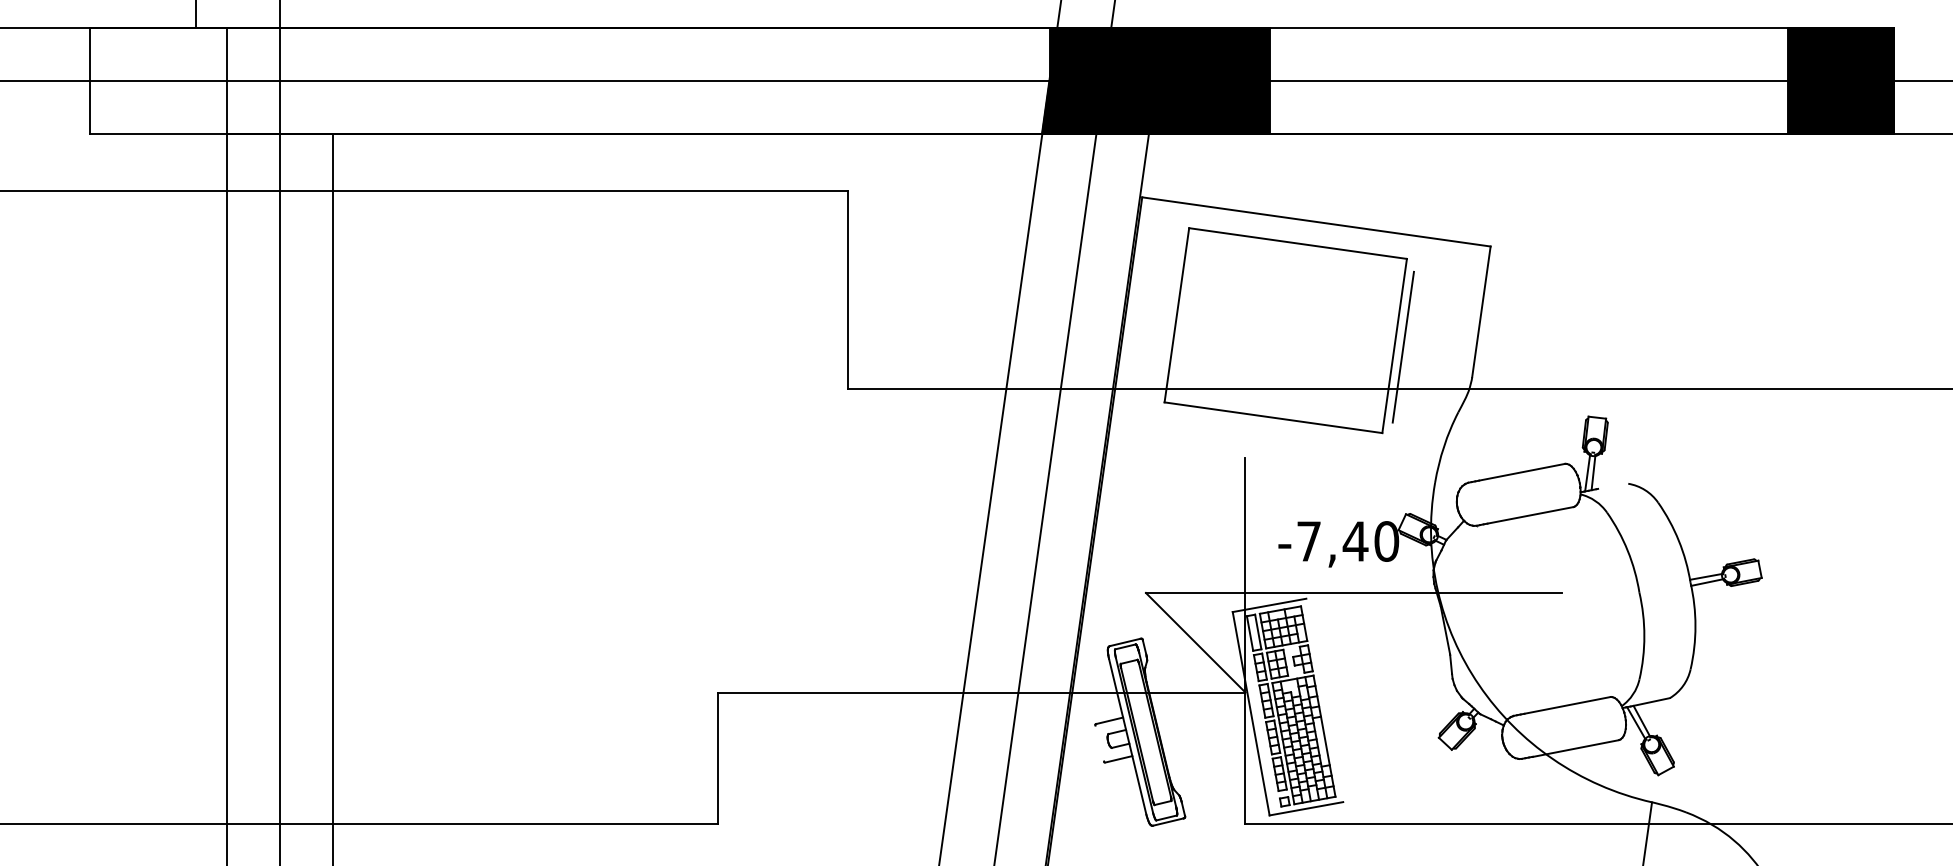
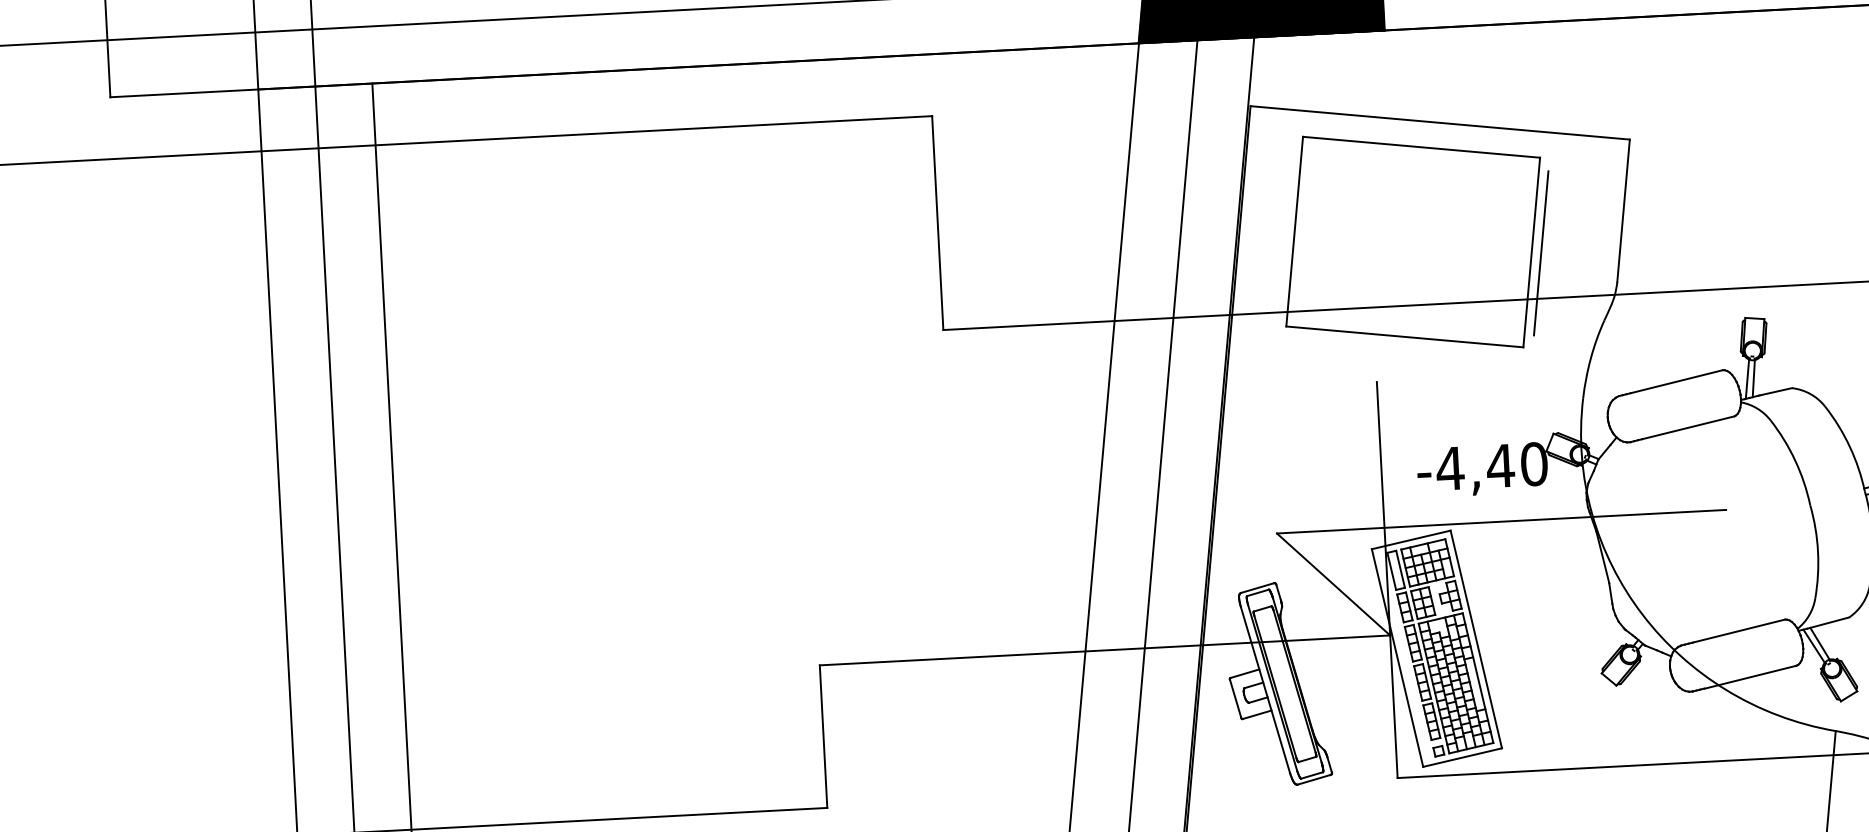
line: (1613, 485) -> (1776, 390), added
text: (1308, 541) -> (1449, 468), -7,40 -> -4,40
line: (1324, 700) -> (1476, 639), added
line: (1099, 743) -> (1235, 698), added

